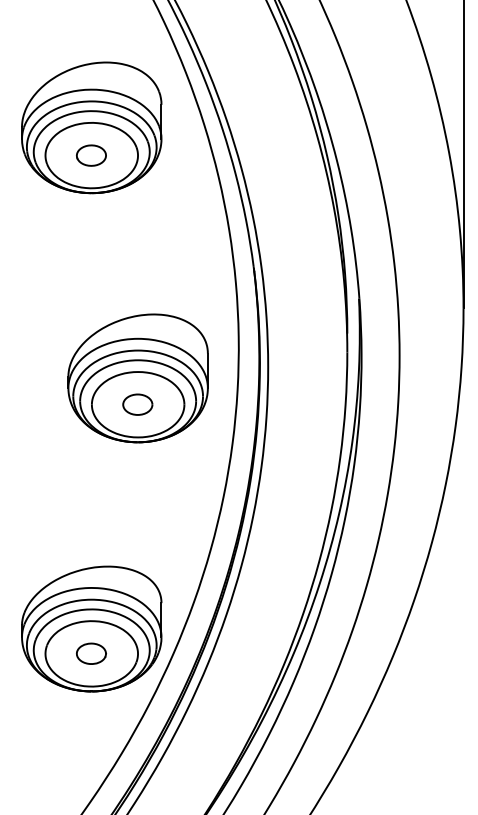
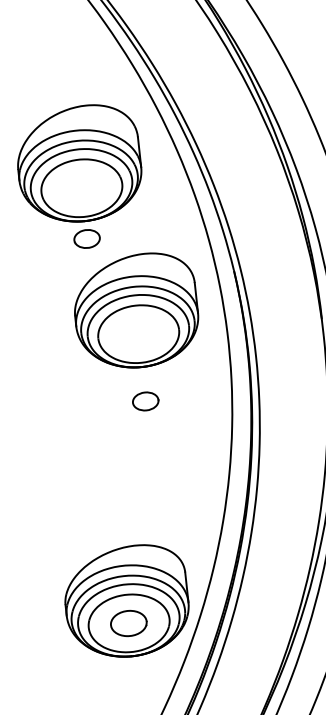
part: (91, 155) -> (87, 238), moved
part: (137, 378) -> (135, 311), moved
part: (91, 653) -> (128, 623), size x1.4

